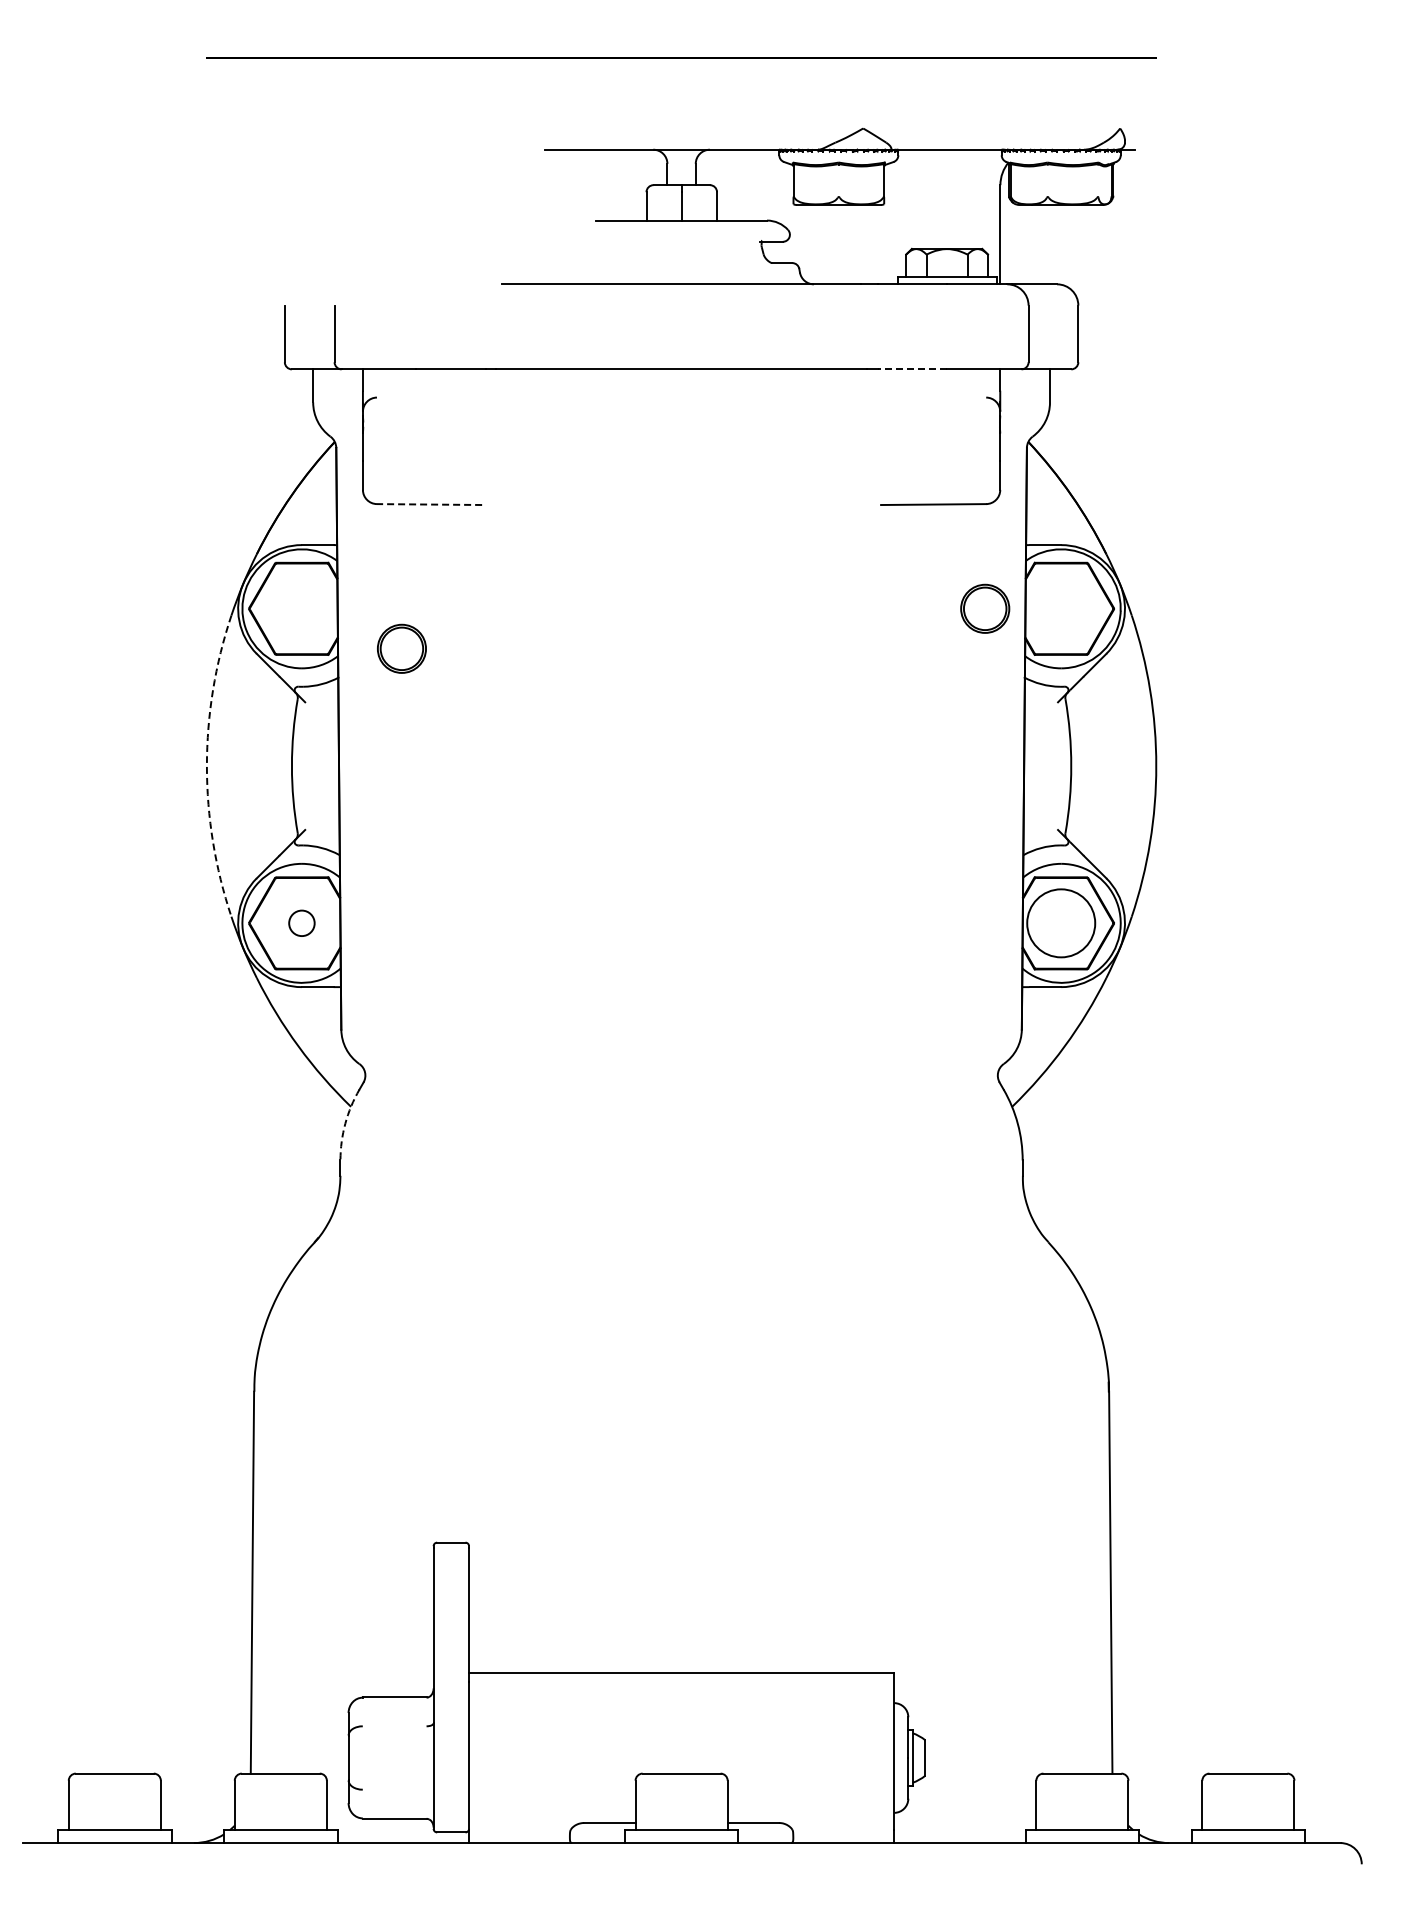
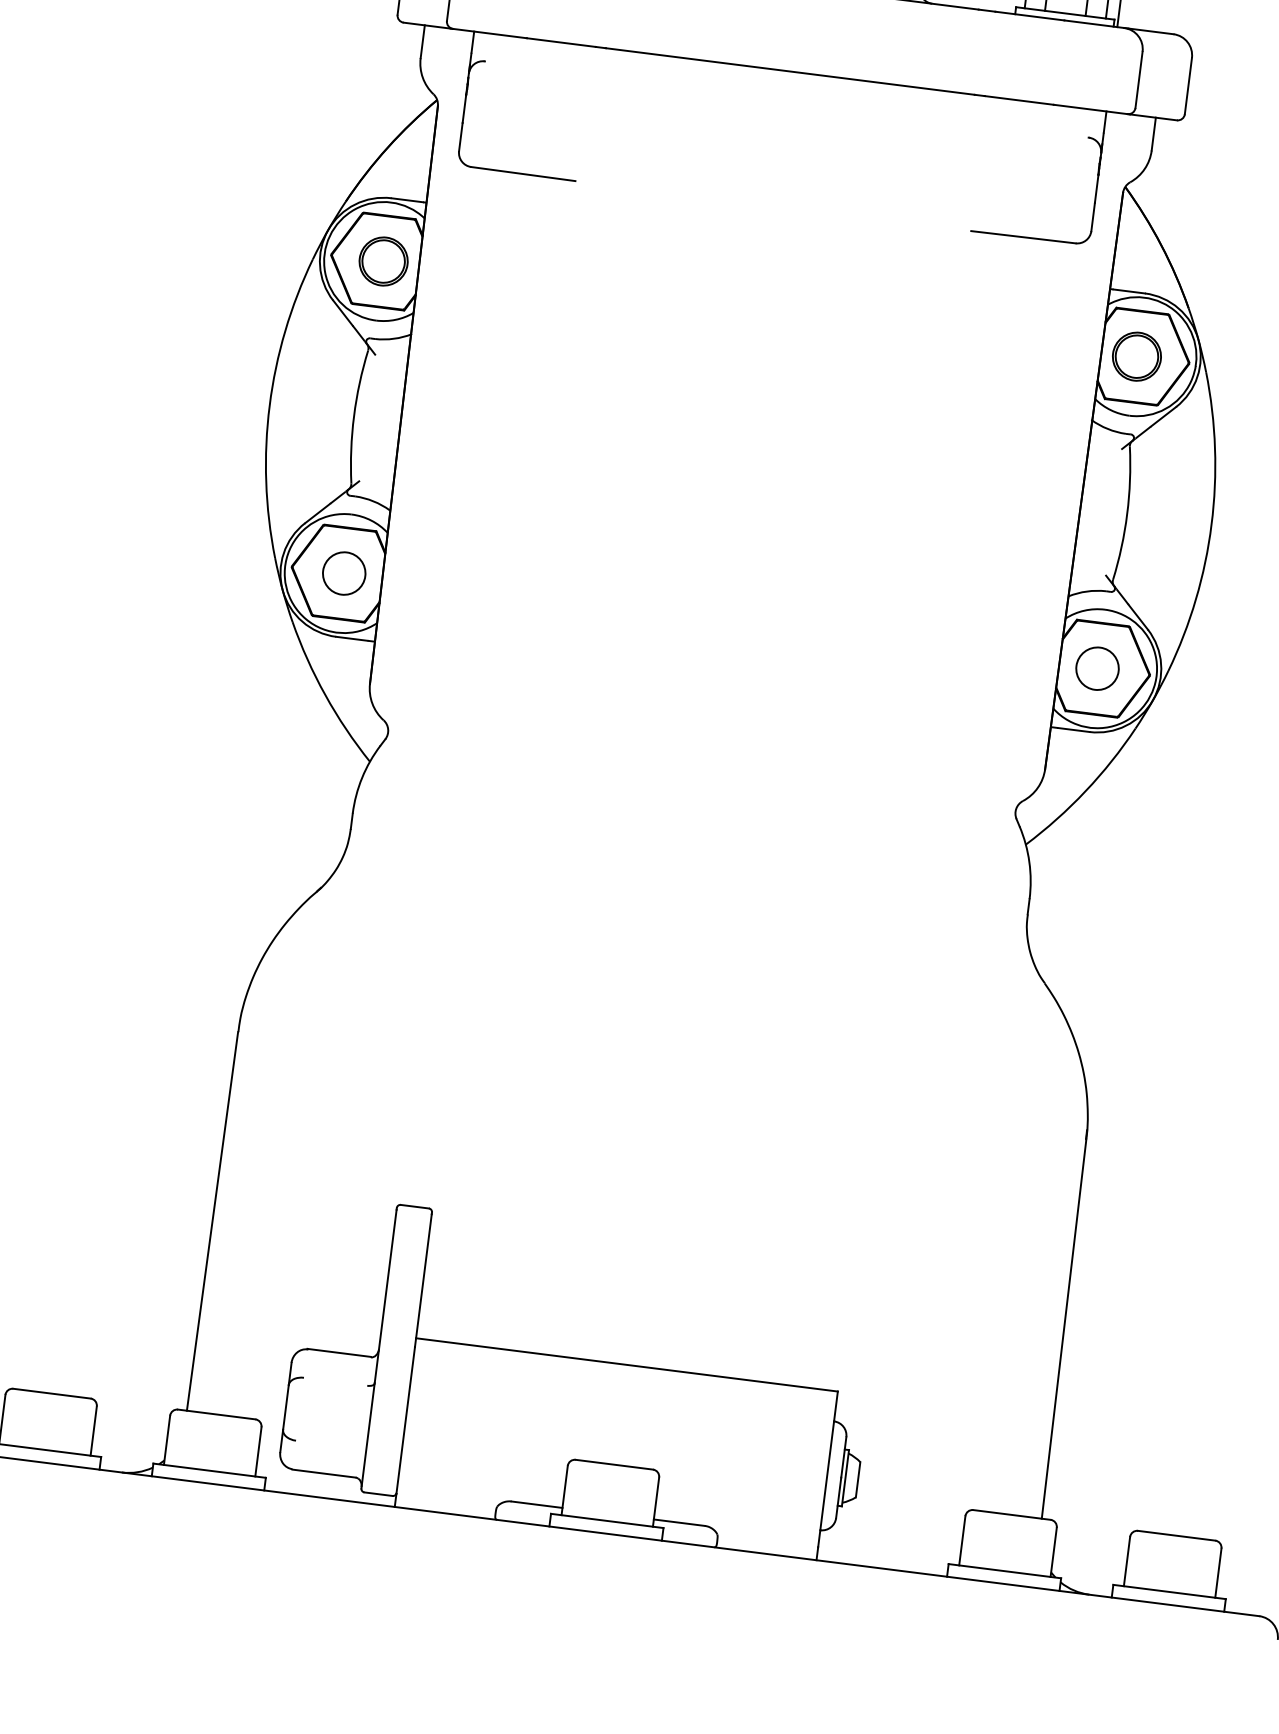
line: (912, 369) -> (1019, 100), dashed -> solid
line: (429, 504) -> (523, 174), dashed -> solid
part: (985, 608) -> (1137, 356), moved
part: (401, 648) -> (383, 261), moved
arc: (206, 766) -> (269, 405), dashed -> solid
circle: (301, 923) -> (343, 573), size x1.67
circle: (1060, 923) -> (1096, 668), size x0.62
arc: (345, 1123) -> (362, 777), dashed -> solid

